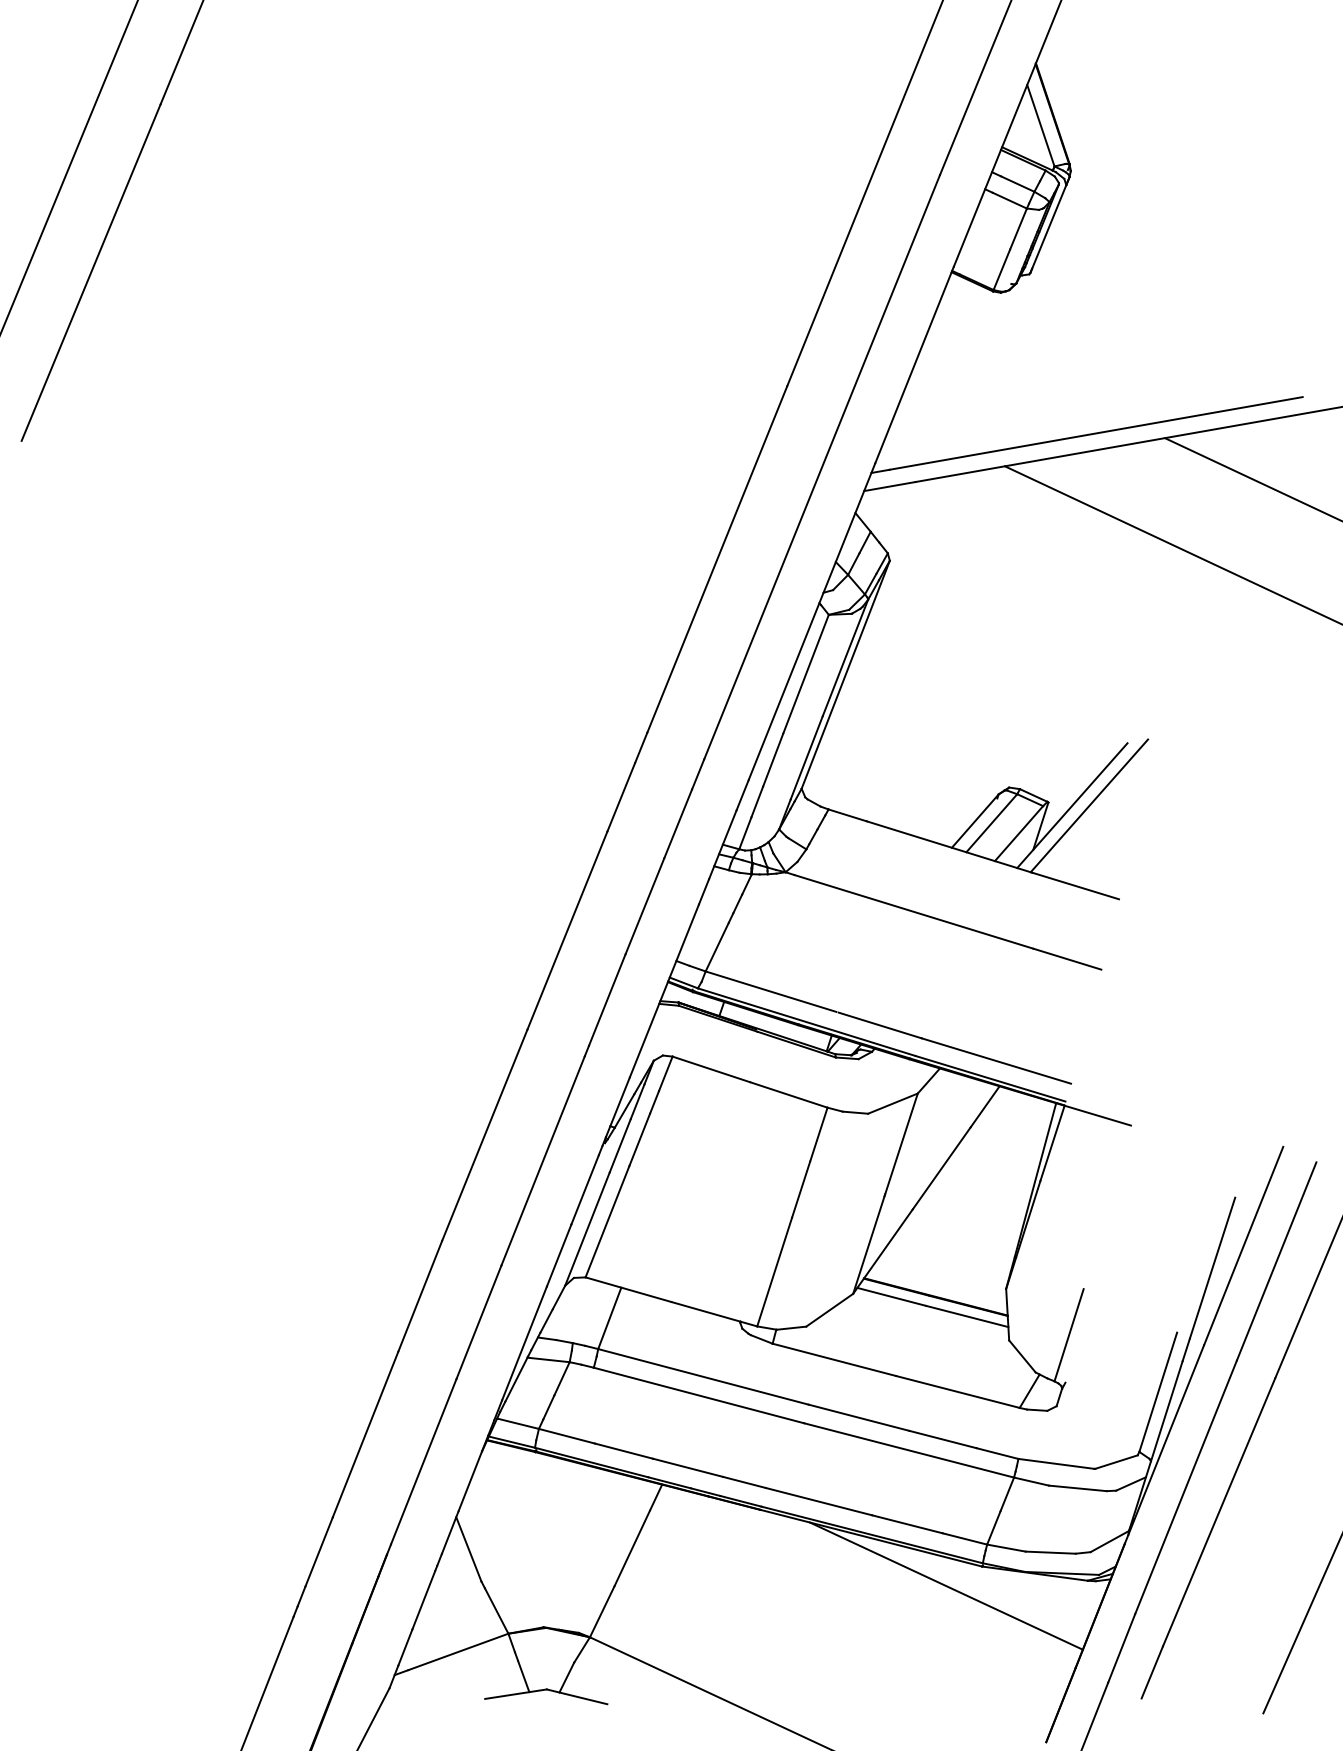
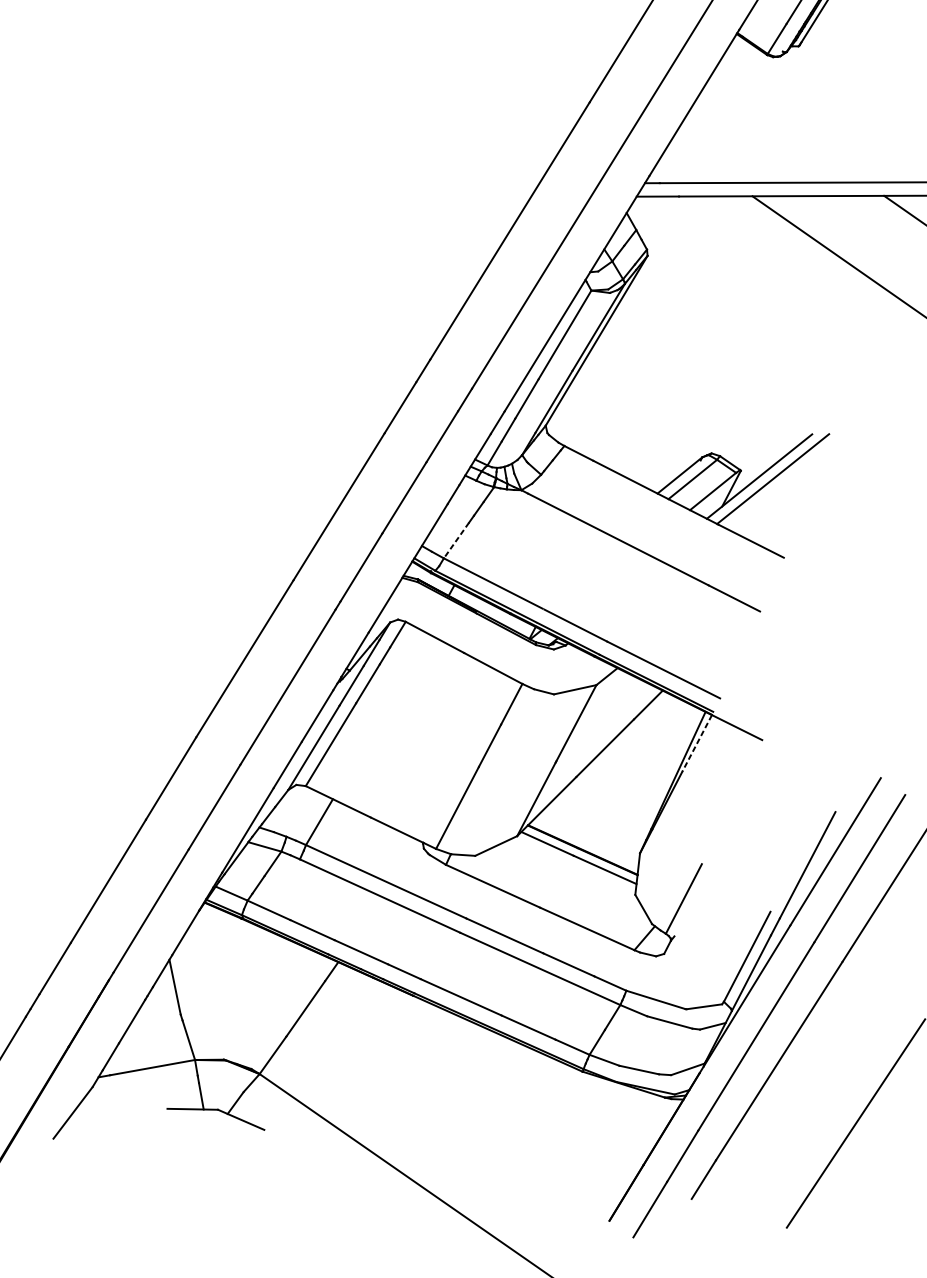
line: (717, 947) -> (456, 540), solid -> dashed
line: (1052, 1143) -> (697, 743), solid -> dashed
line: (945, 1585) -> (550, 1081), removed

